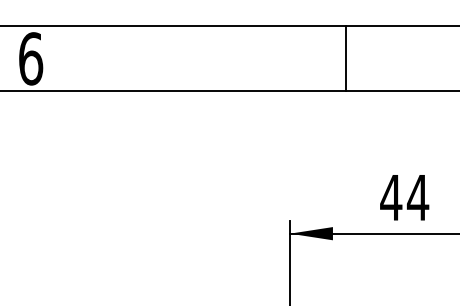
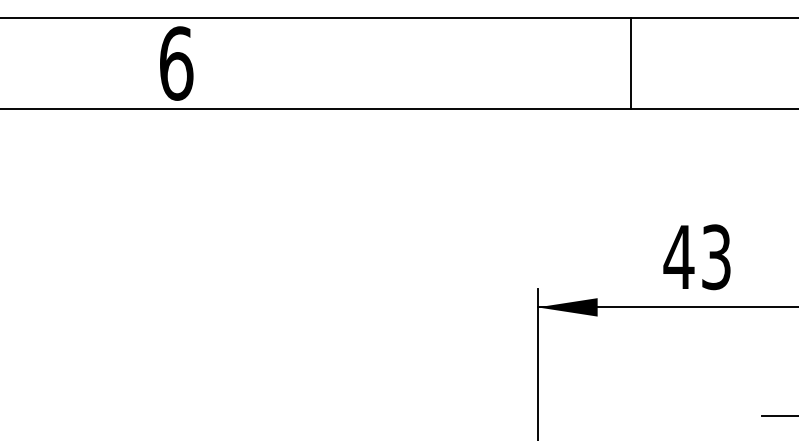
line: (345, 58) -> (631, 62), moved
text: (417, 197) -> (715, 257), 44 -> 43

